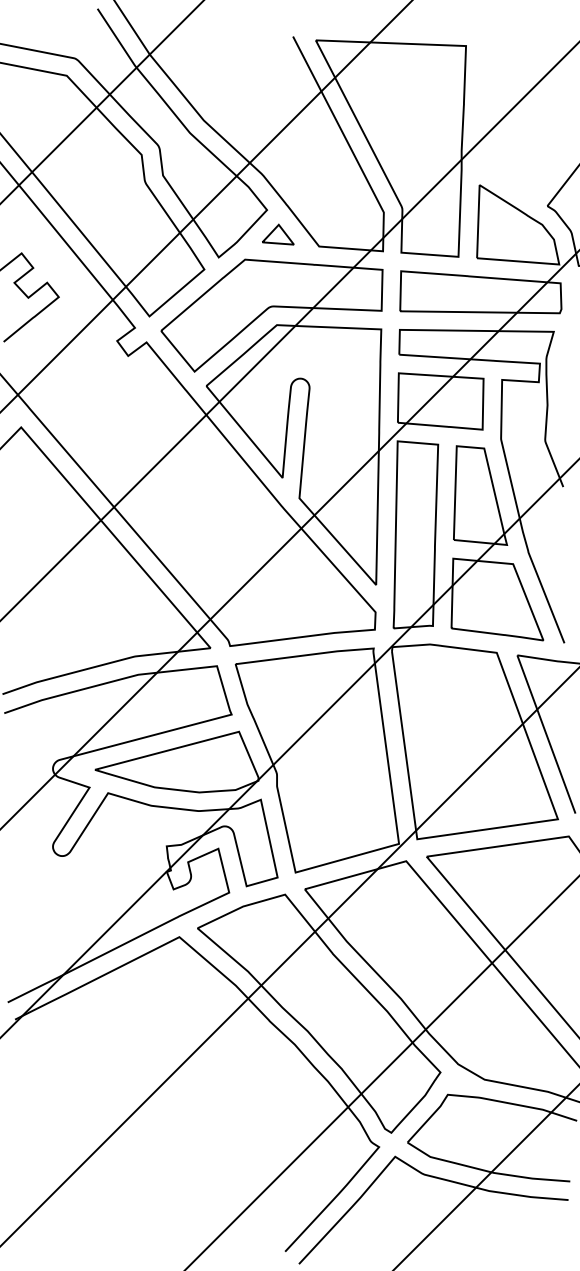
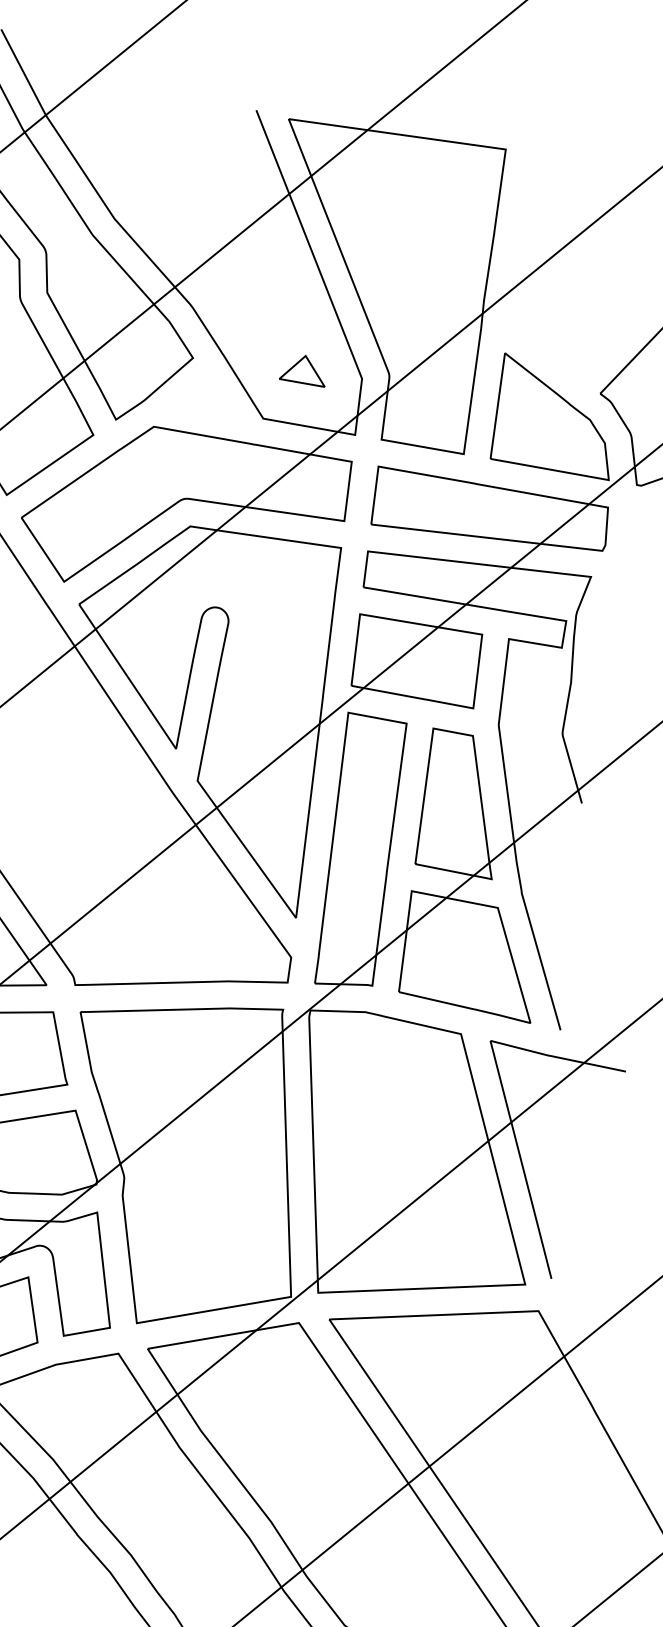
part: (278, 234) -> (303, 369), moved

